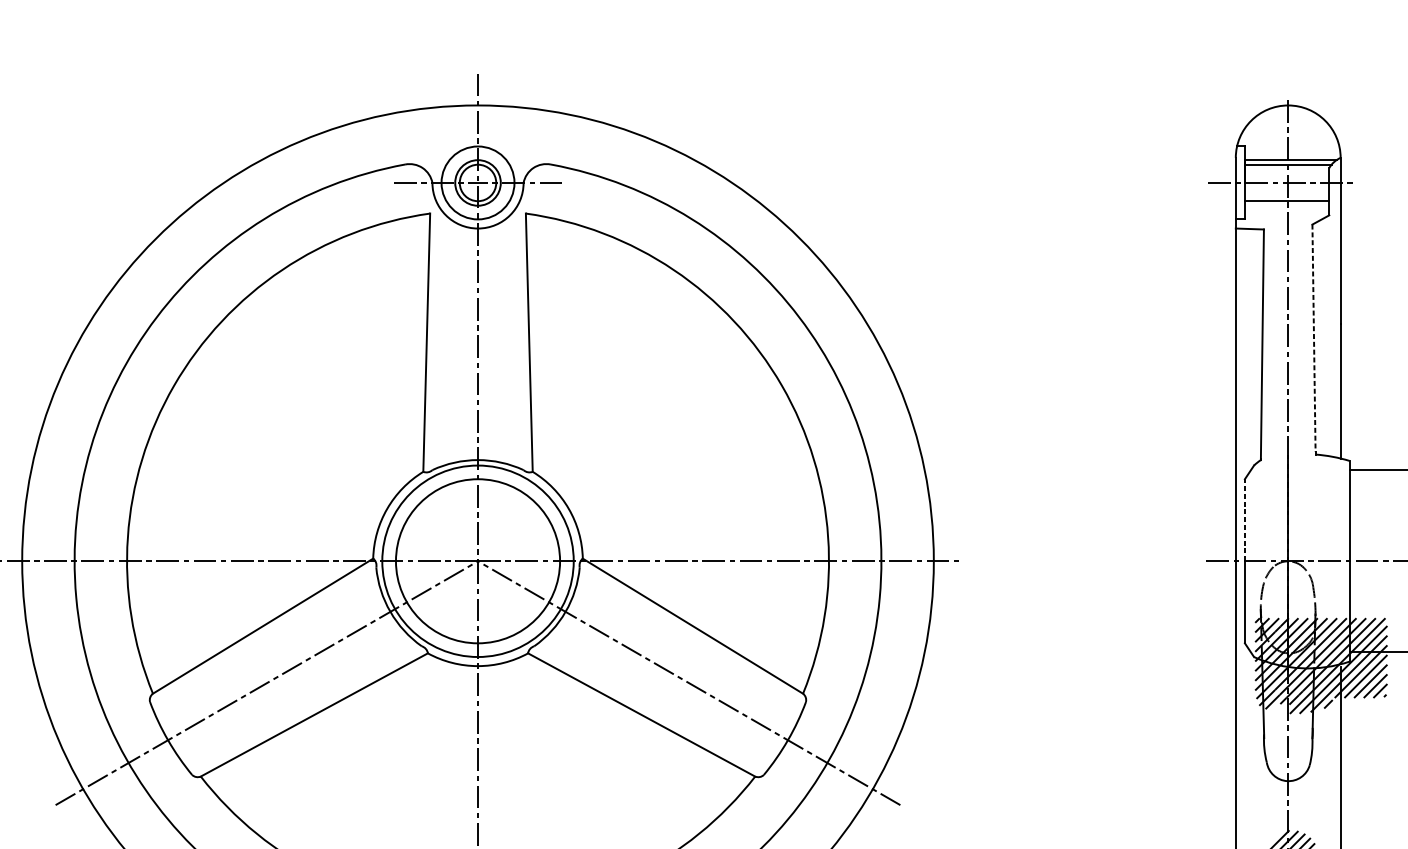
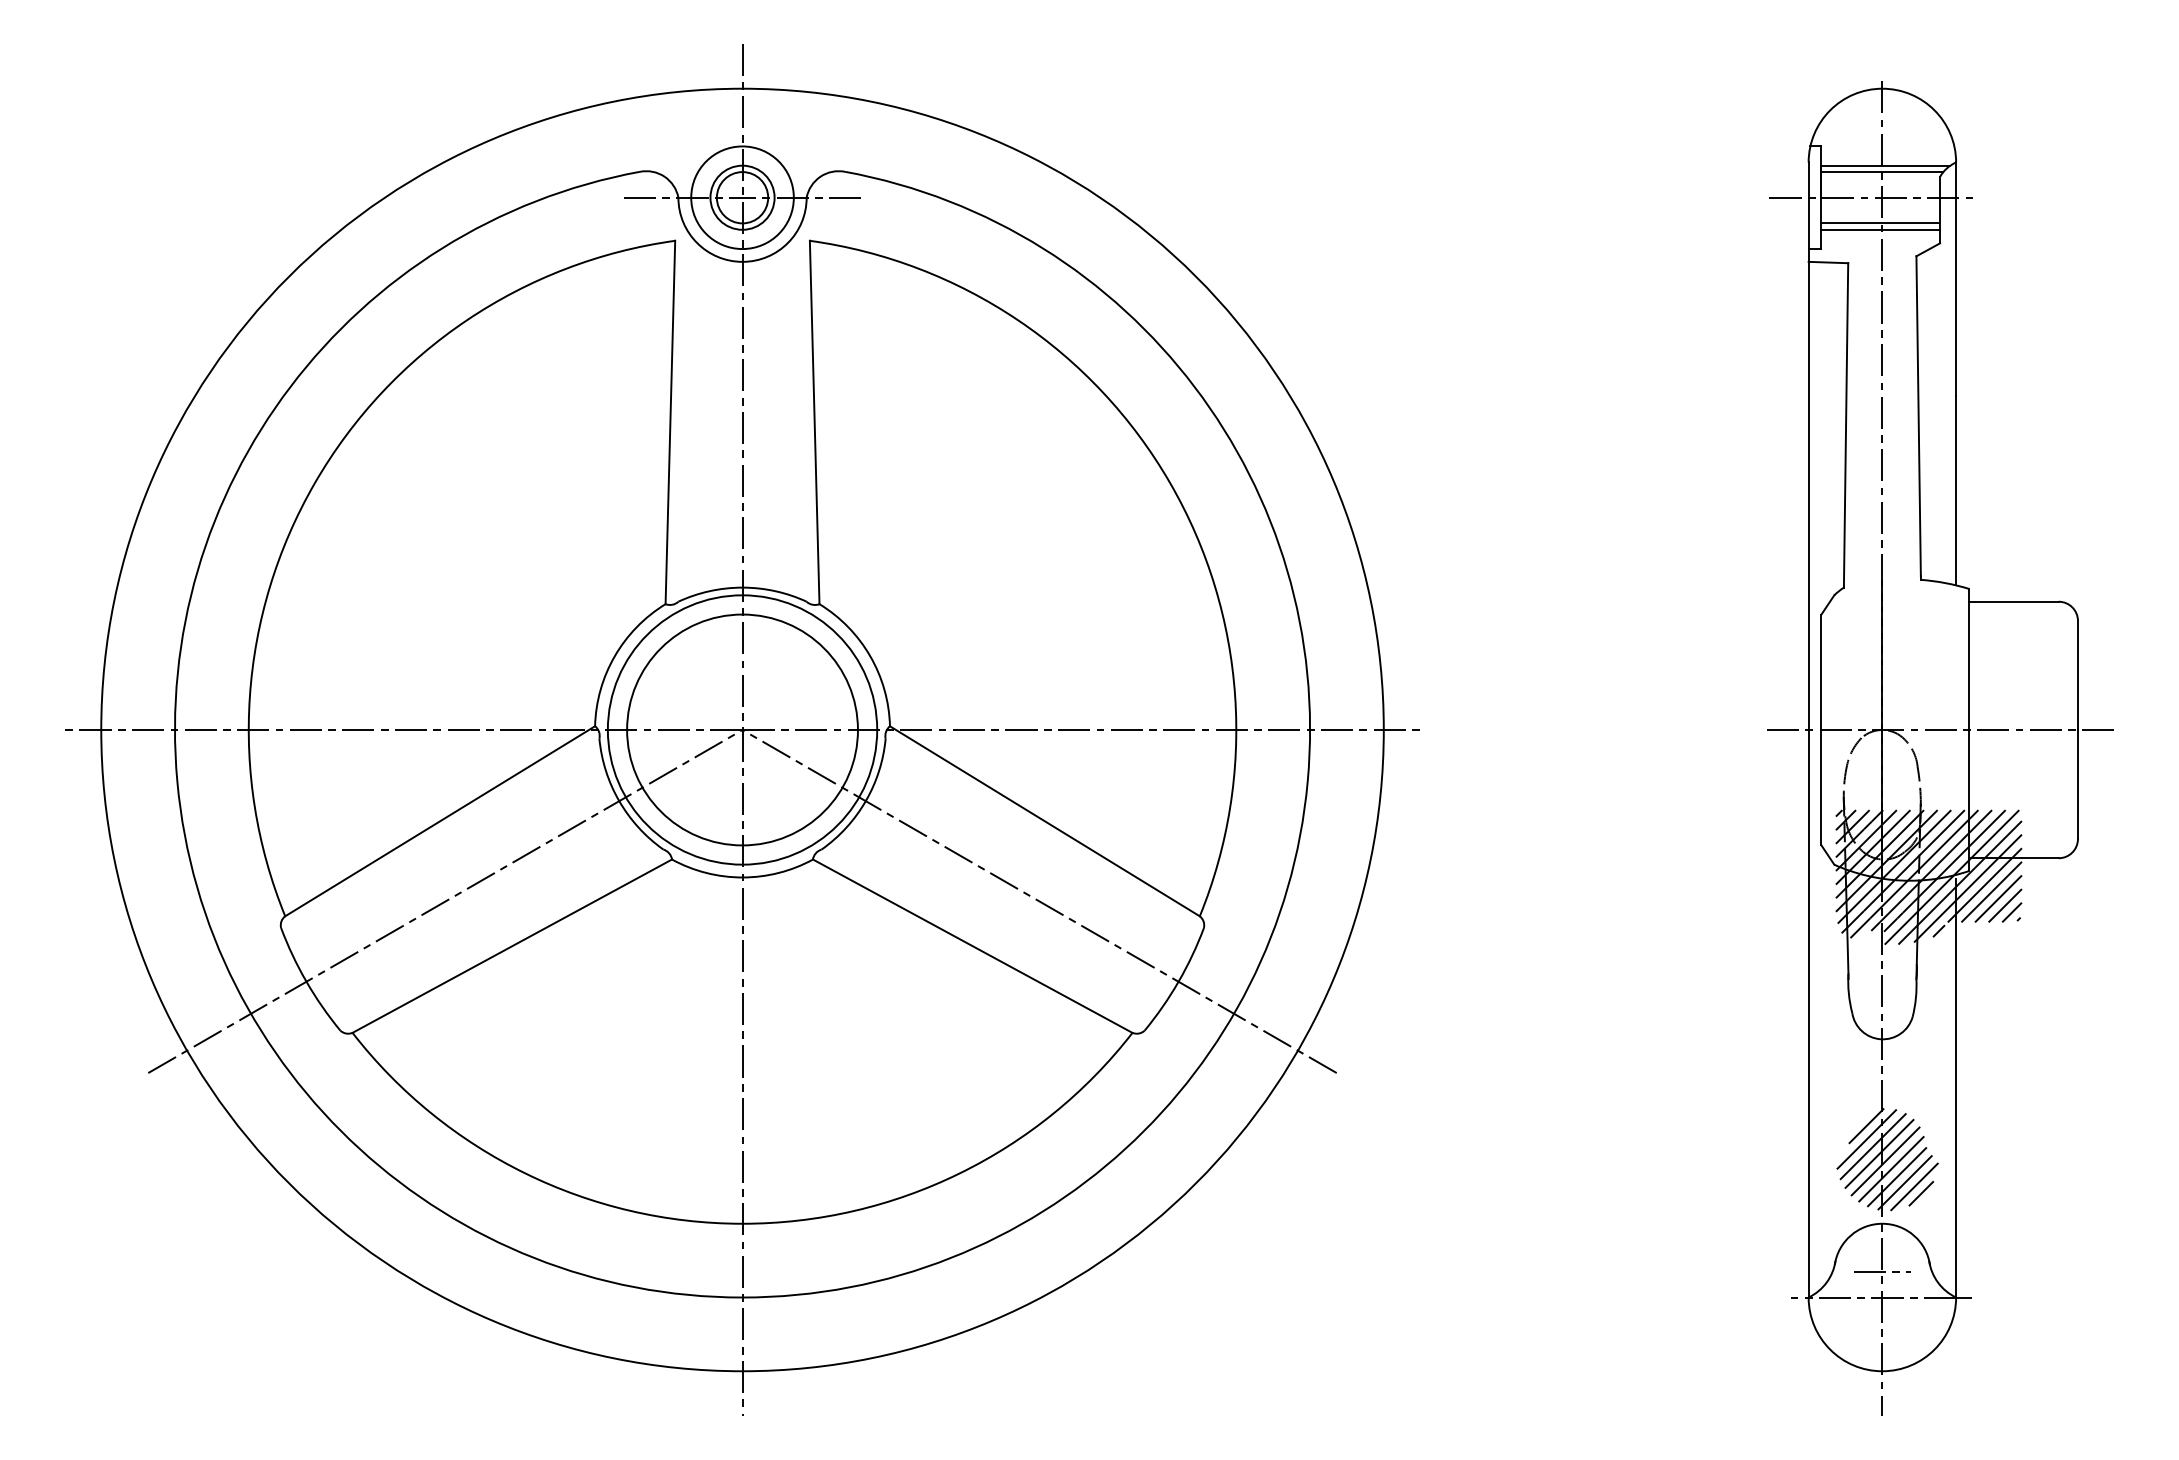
line: (1286, 205) -> (1880, 229), added
line: (1313, 338) -> (1918, 416), dashed -> solid
line: (1244, 520) -> (1821, 672), dashed -> solid

